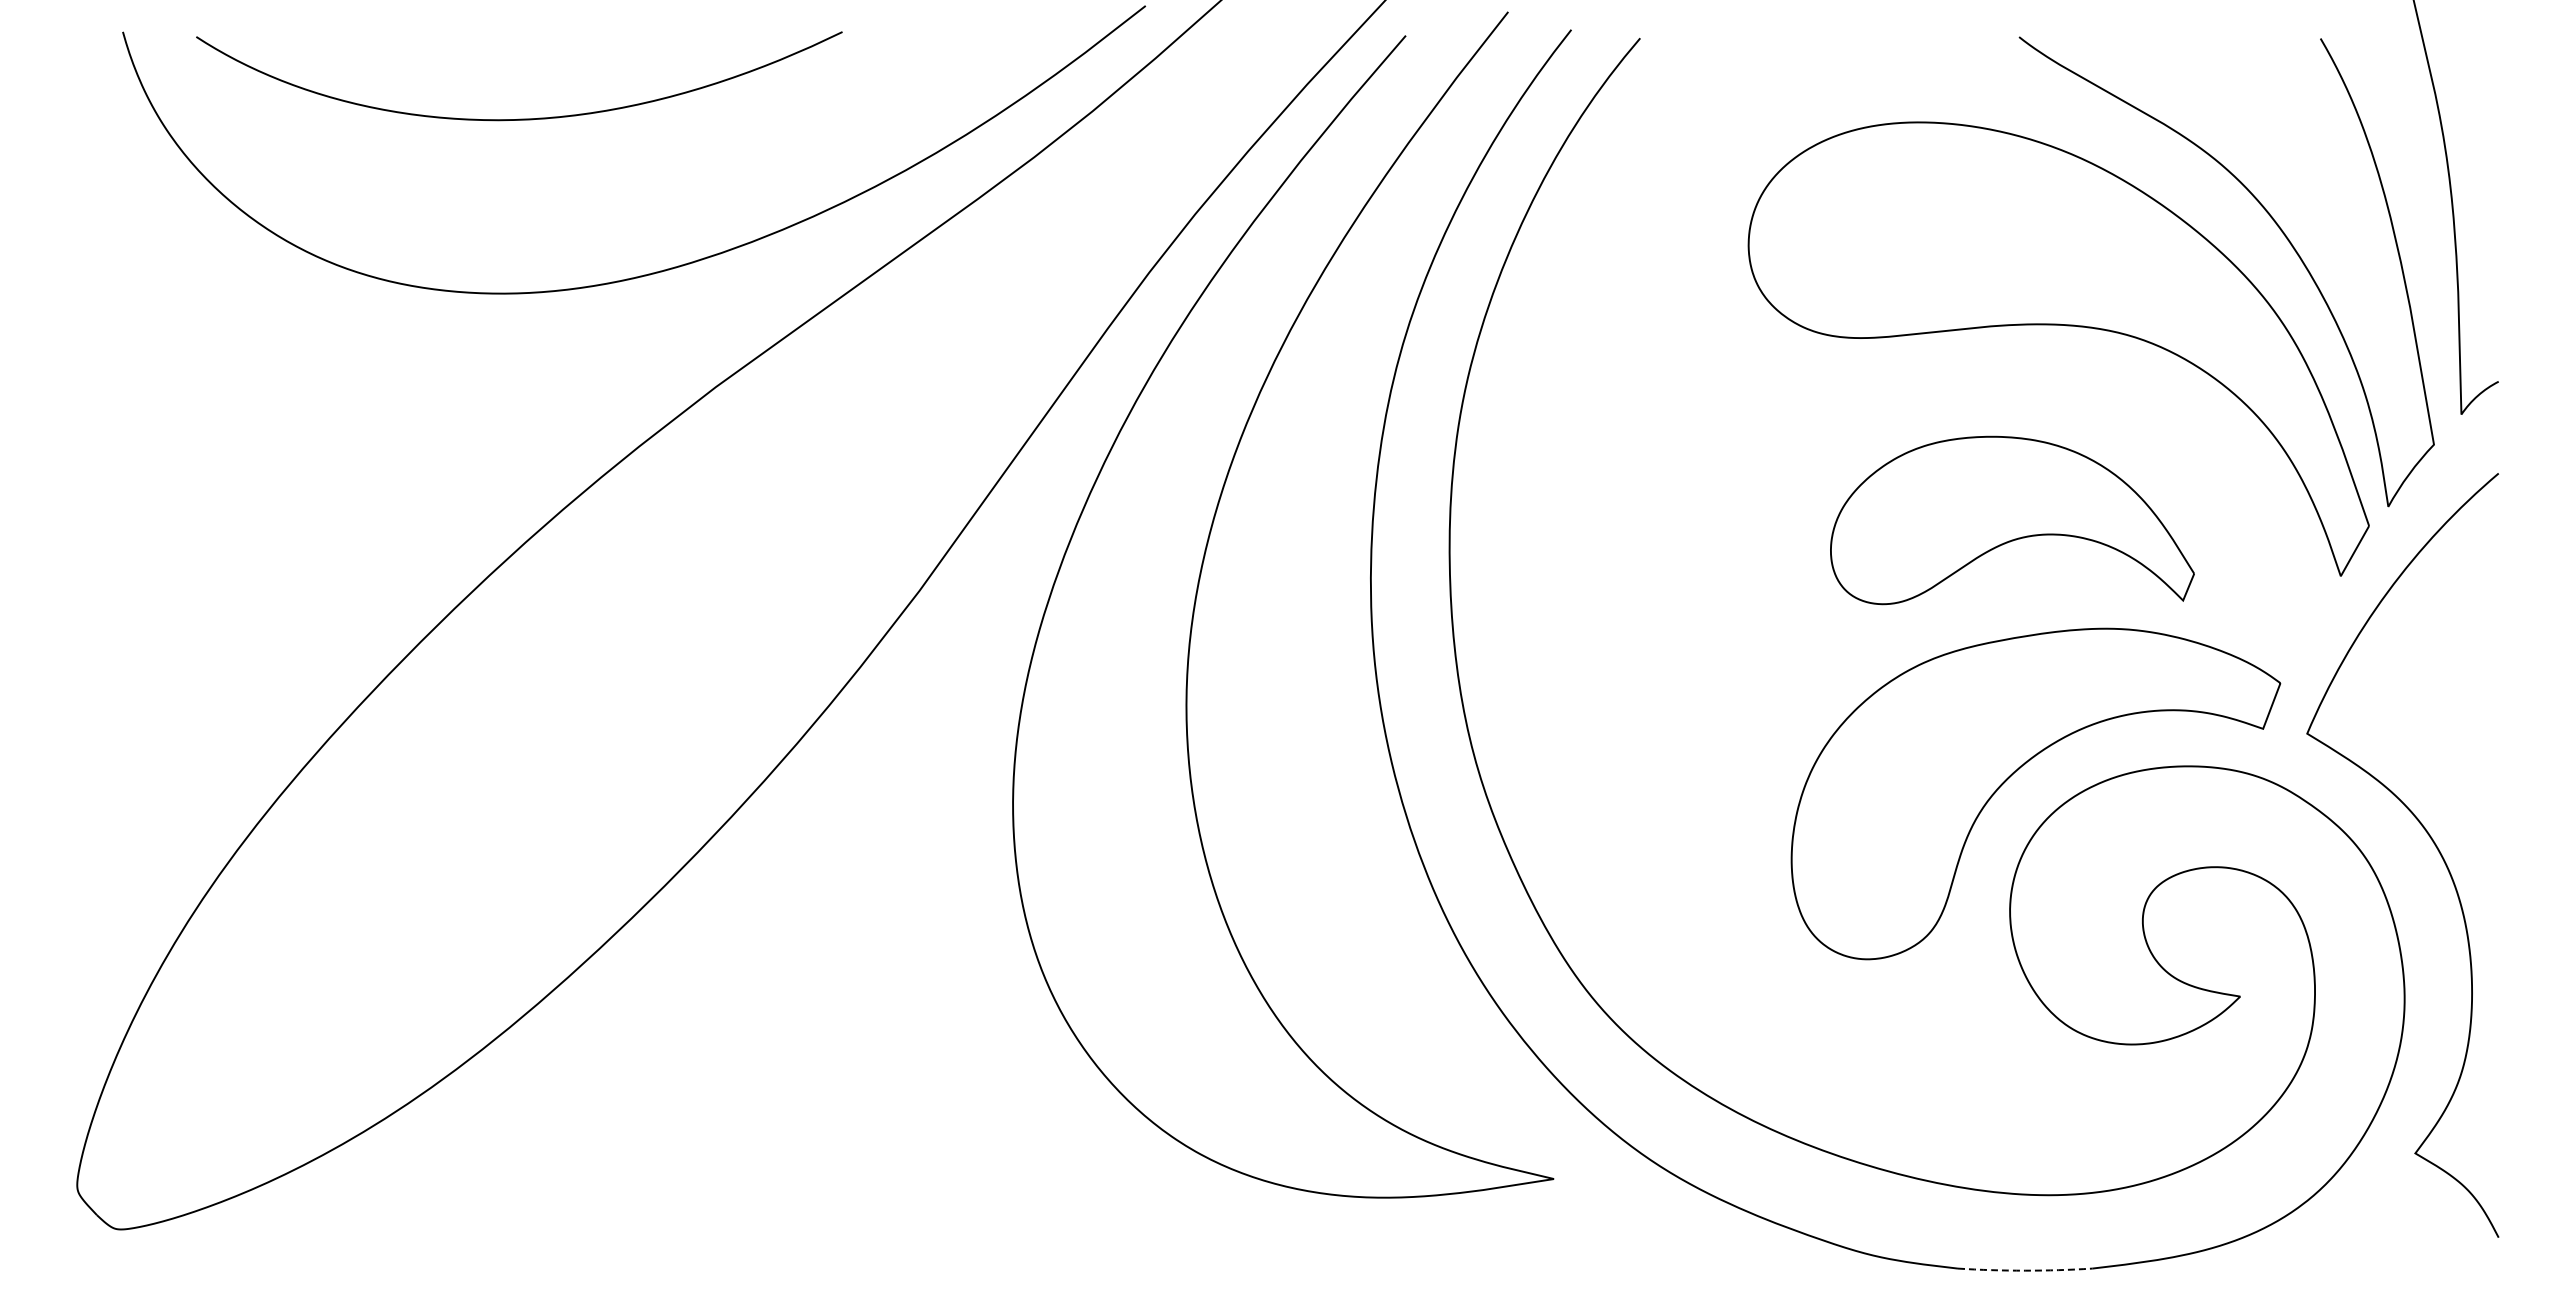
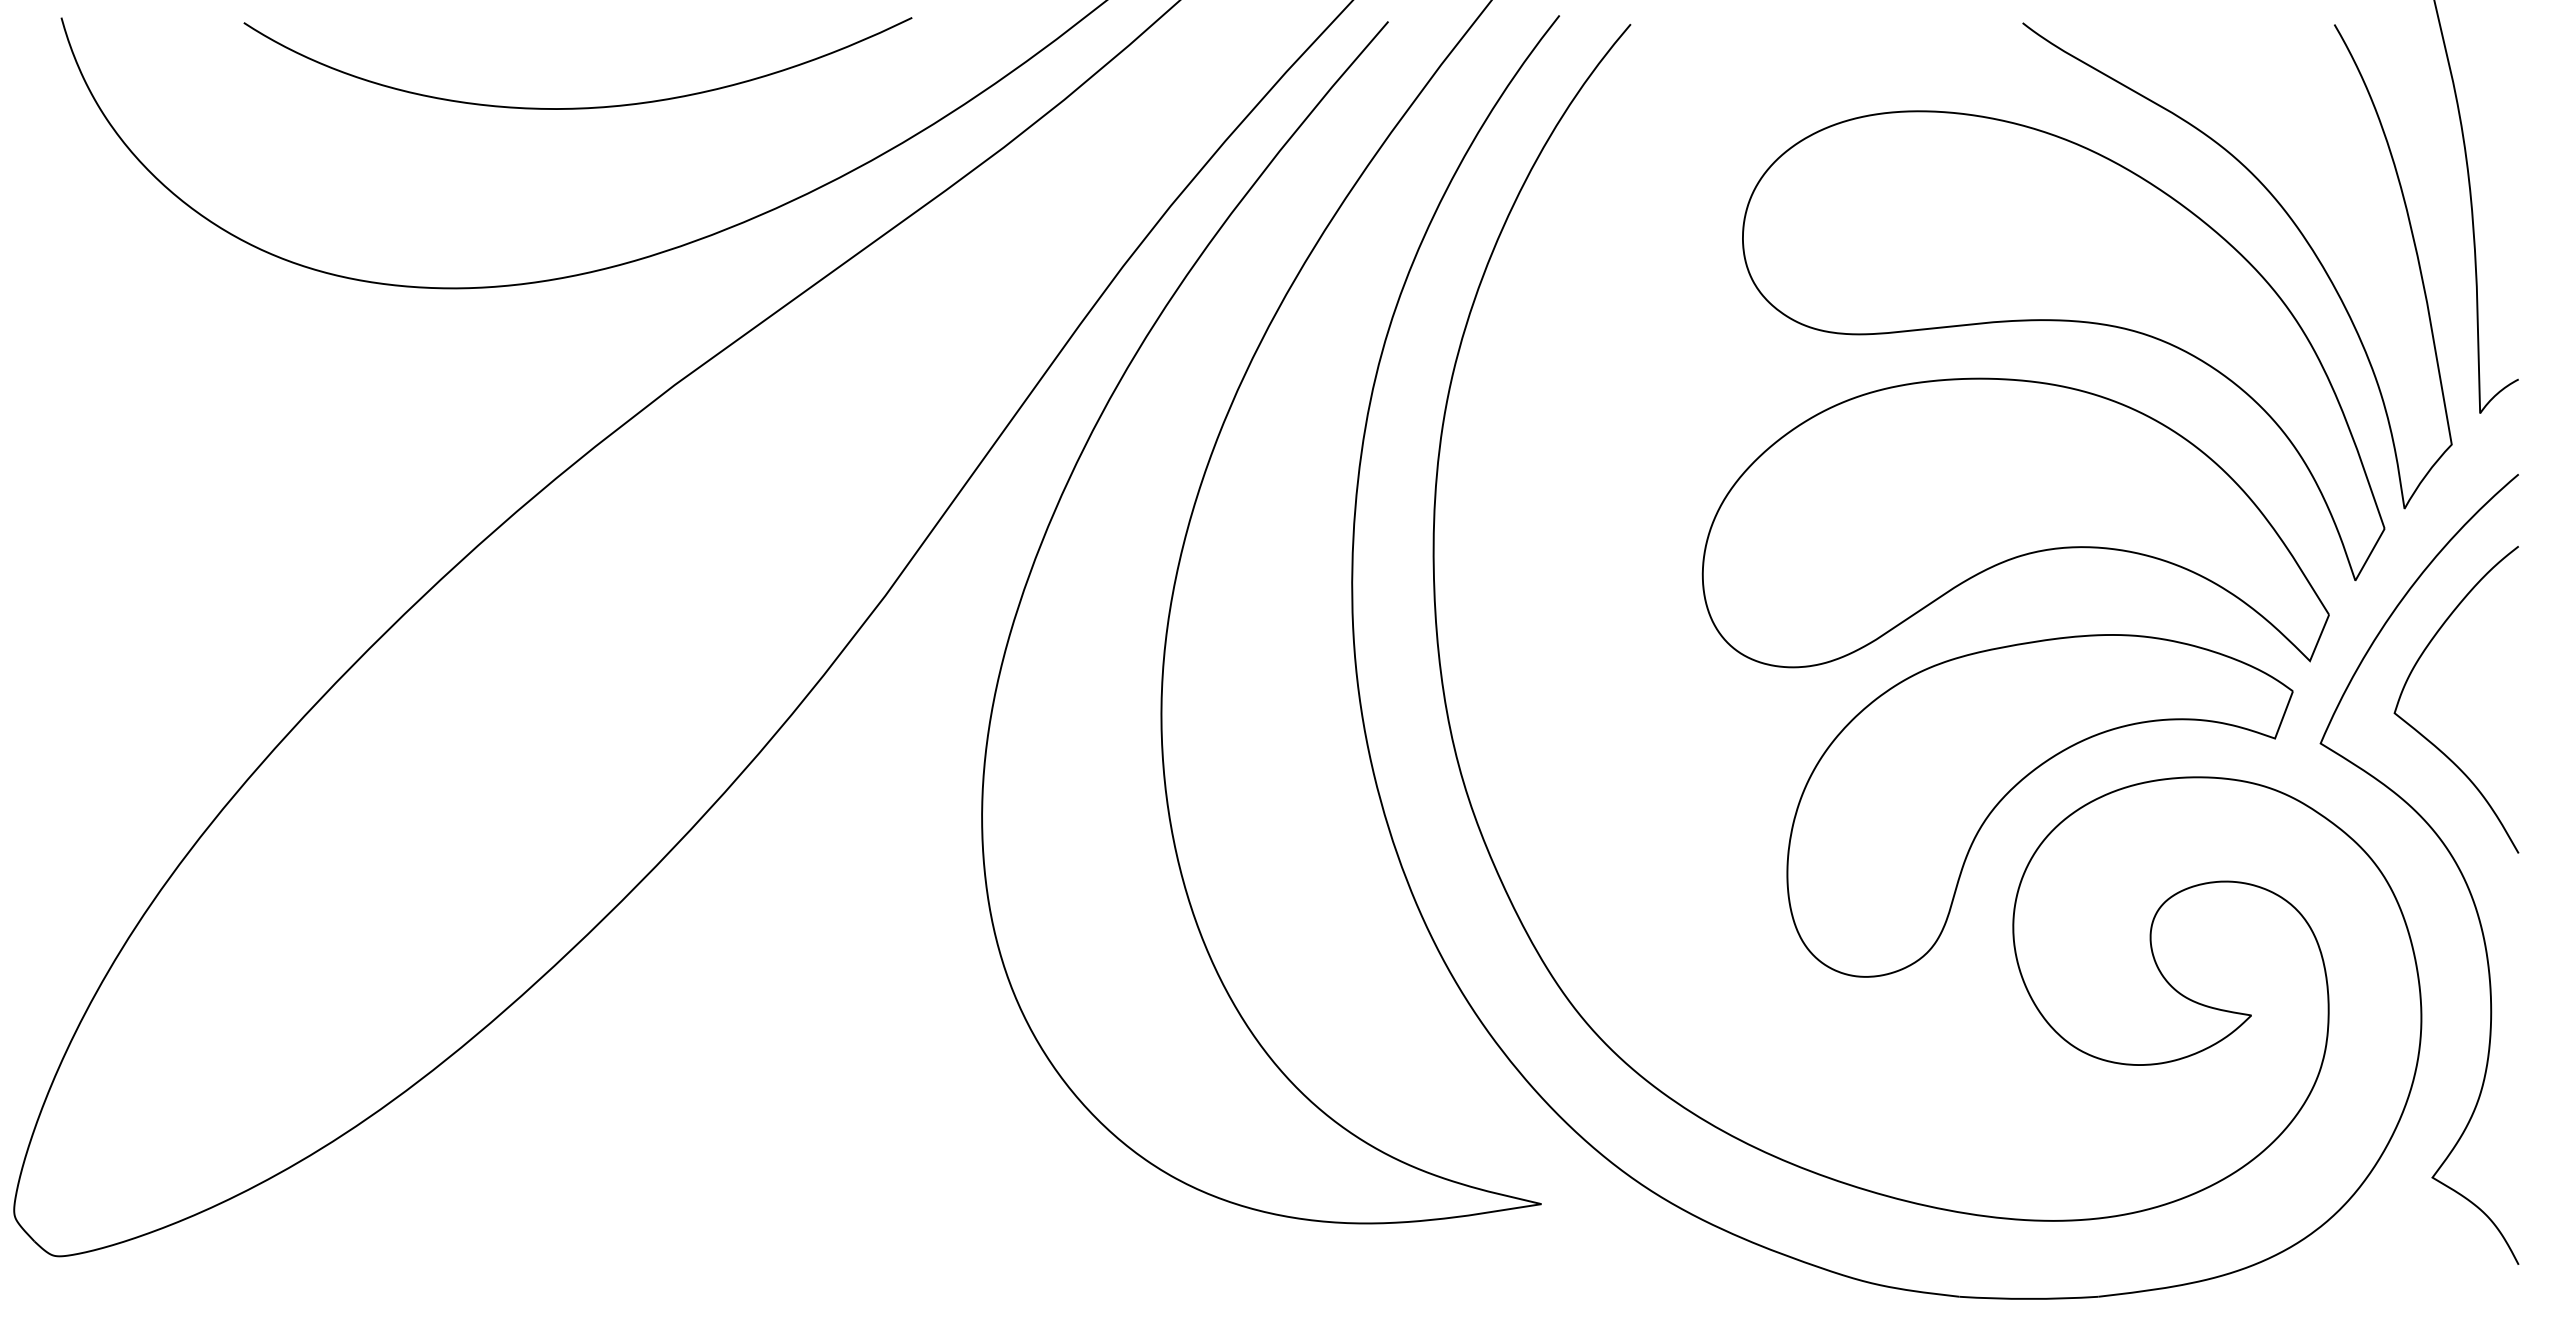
curve: (519, 118) -> (578, 107), moved
part: (2012, 520) -> (2015, 523), size x1.67
curve: (2410, 728) -> (2427, 738), added
arc: (2025, 1270) -> (2029, 1298), dashed -> solid

